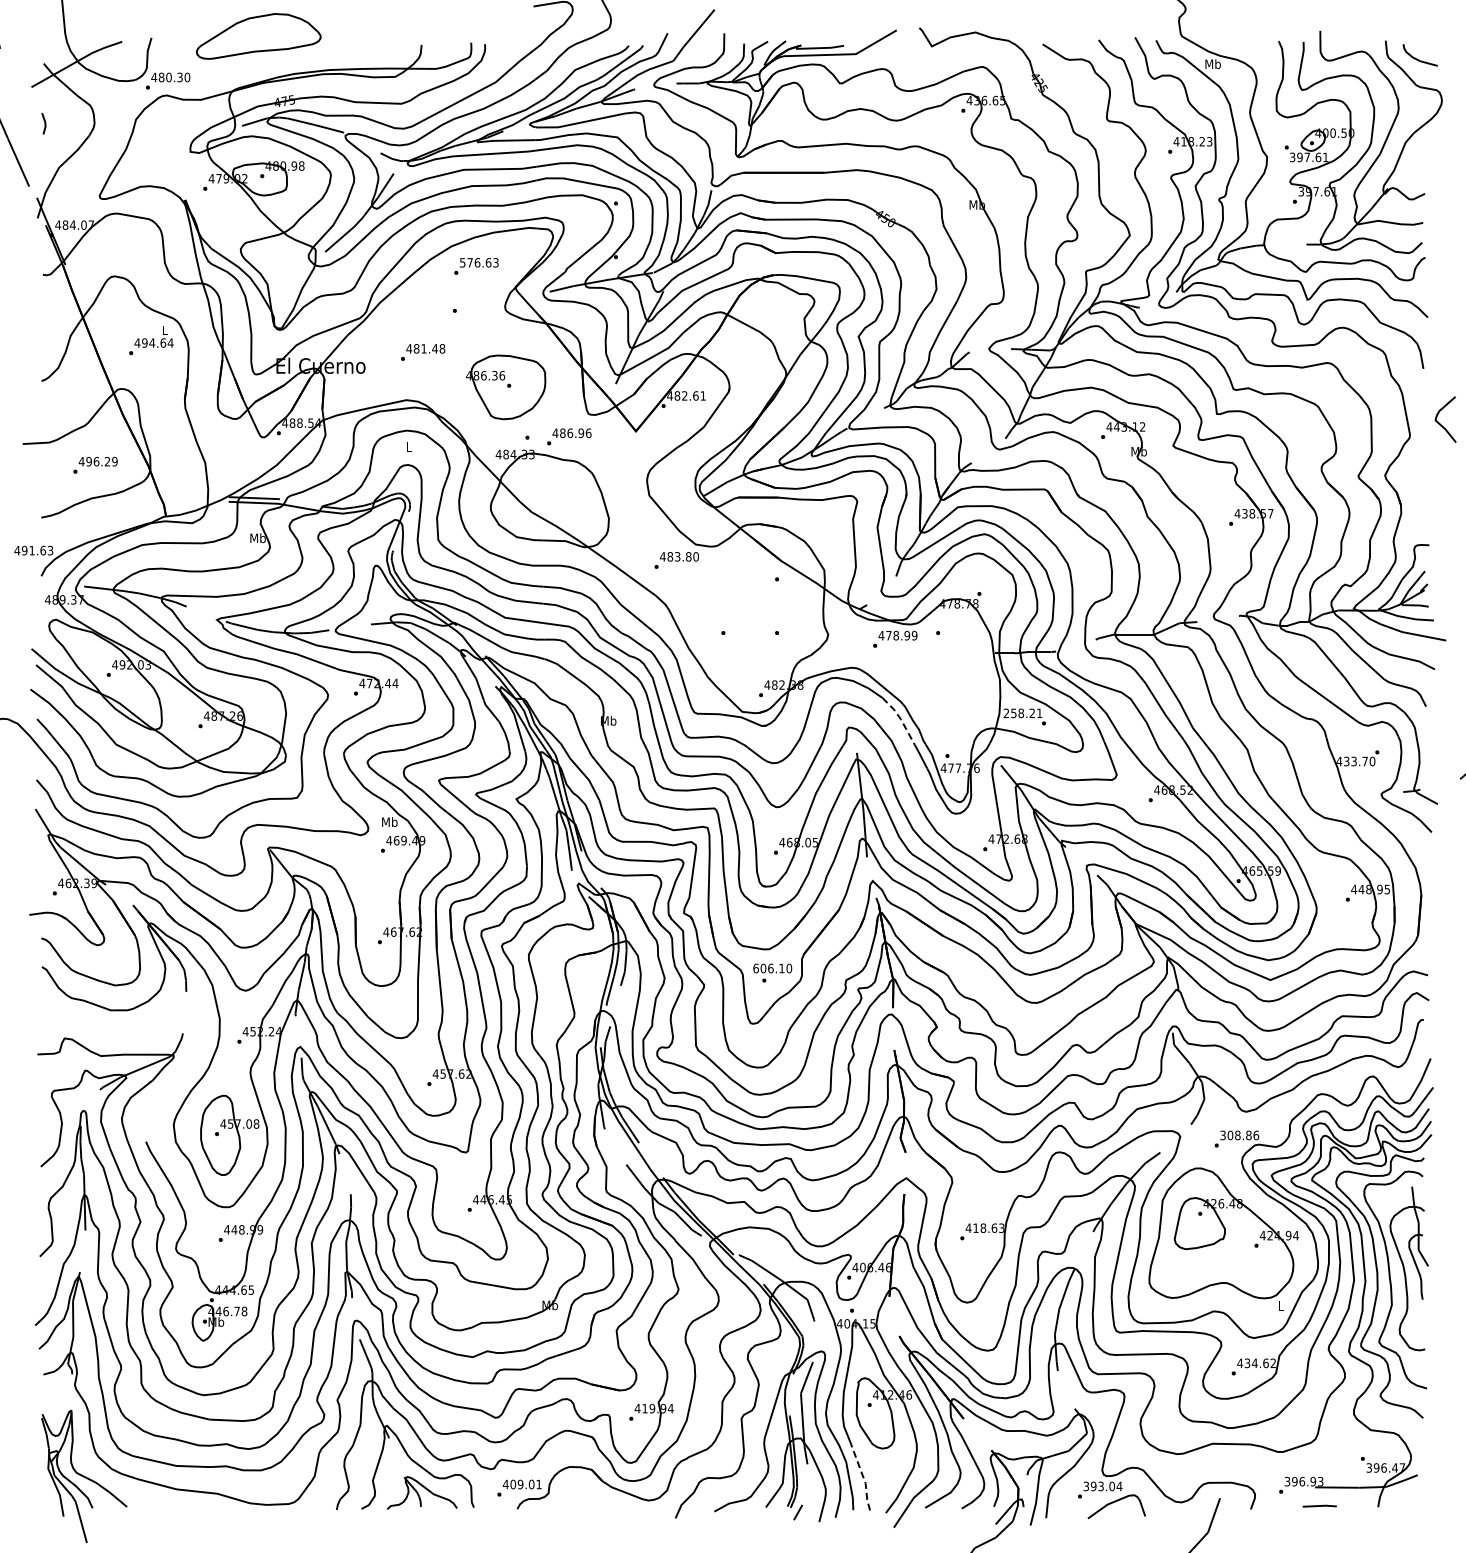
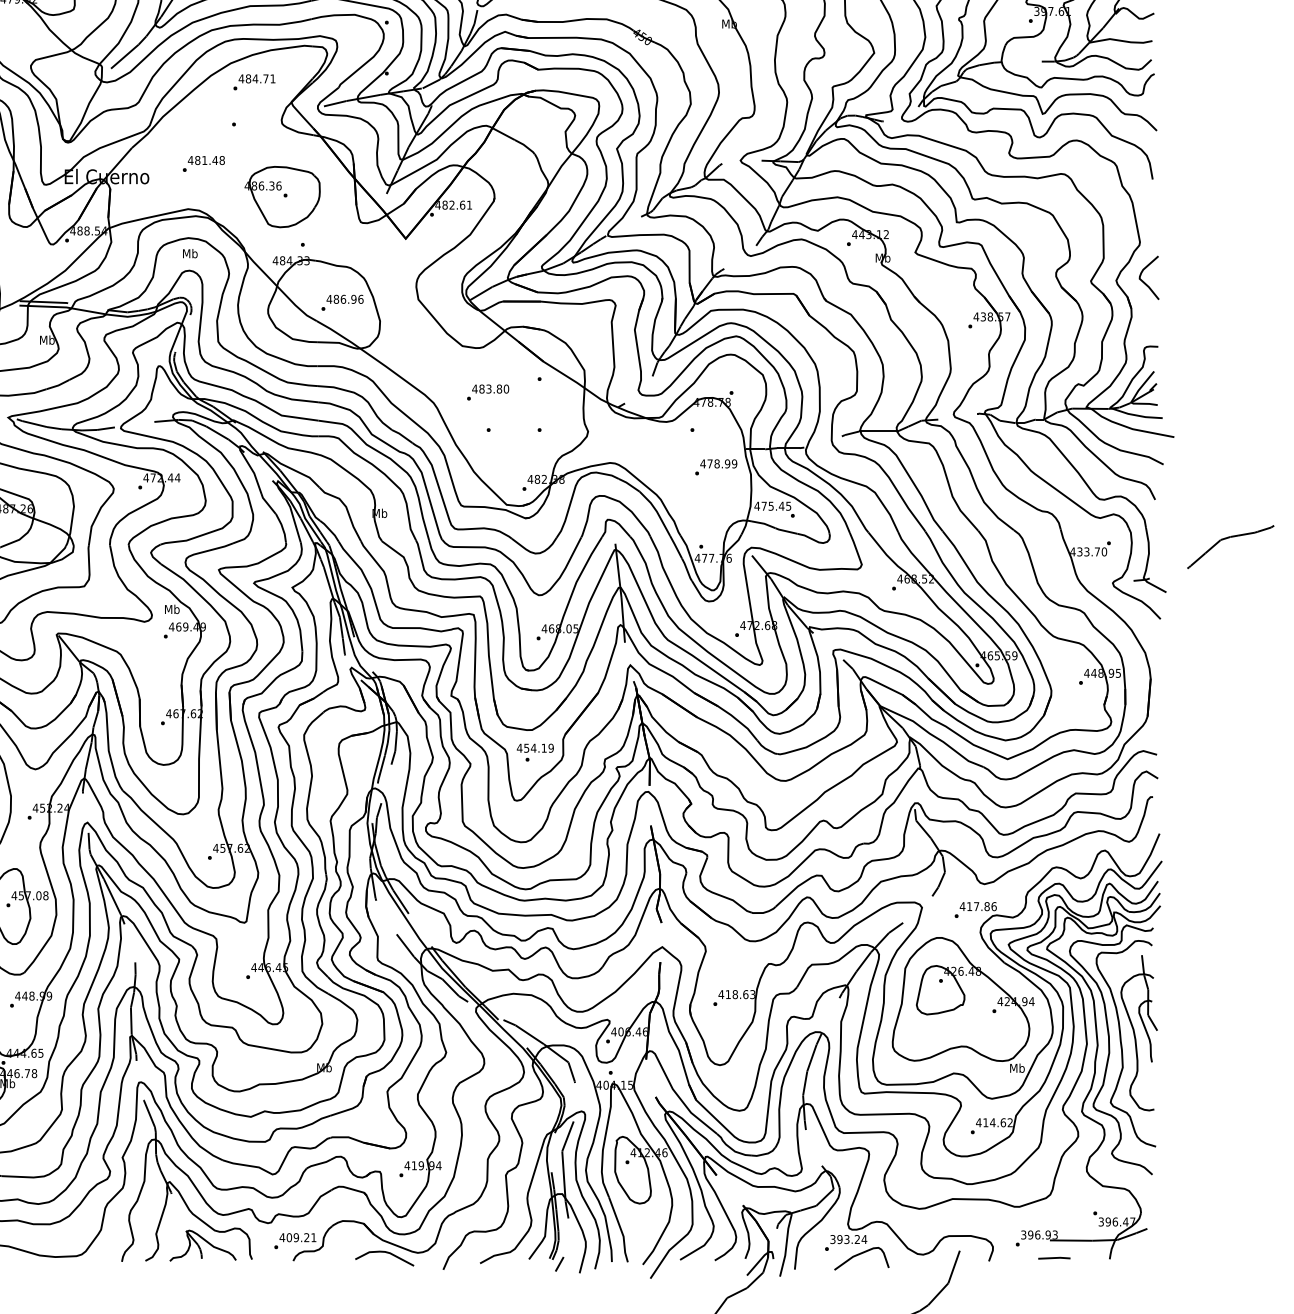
text: (478, 262) -> (256, 78), 576.63 -> 484.71
curve: (1440, 423) -> (1144, 281), moved
text: (569, 436) -> (342, 302), moved
text: (408, 446) -> (190, 253), L -> Mb
text: (676, 560) -> (487, 392), moved
text: (895, 639) -> (716, 467), moved
text: (1022, 713) -> (772, 506), 258.21 -> 475.45
line: (900, 719) -> (656, 512), dashed -> solid
text: (772, 968) -> (535, 748), 606.10 -> 454.19
text: (1230, 1135) -> (969, 906), 308.86 -> 417.86
text: (1280, 1305) -> (1017, 1067), L -> Mb
text: (1247, 1363) -> (985, 1122), 434.62 -> 414.62
line: (863, 1476) -> (621, 1230), dashed -> solid
text: (531, 1484) -> (306, 1237), 409.01 -> 409.21
text: (1111, 1486) -> (856, 1239), 393.04 -> 393.24
curve: (613, 1500) -> (384, 1252), added

